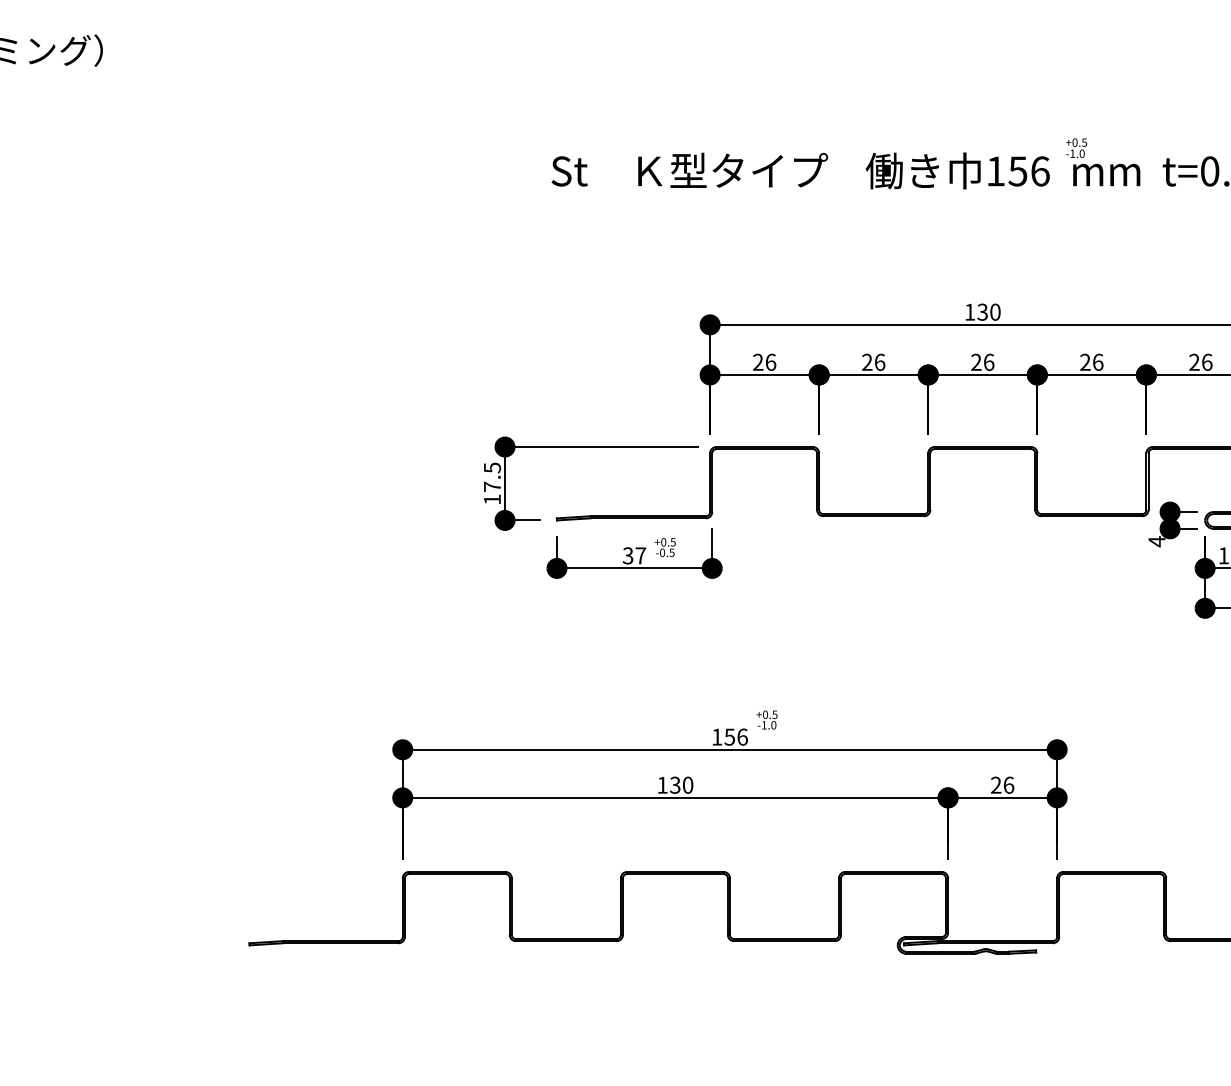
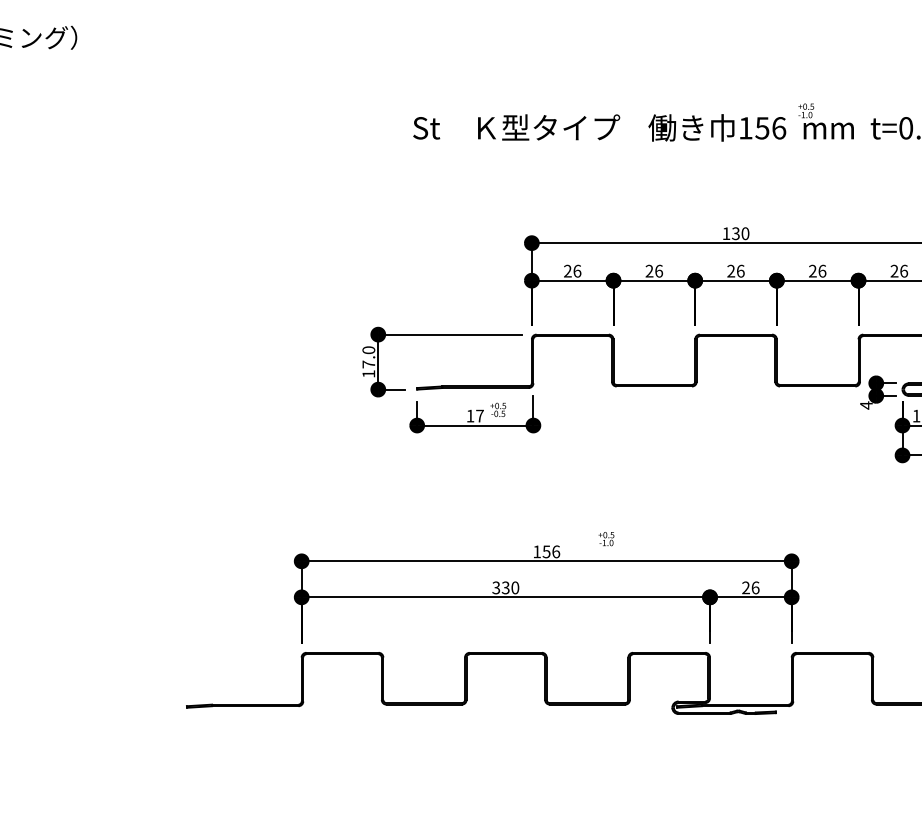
text: (491, 468) -> (368, 350), 17.5 -> 17.0
text: (628, 555) -> (470, 415), 37 -> 17
text: (767, 720) -> (606, 539), moved
text: (662, 784) -> (496, 587), 130 -> 330

